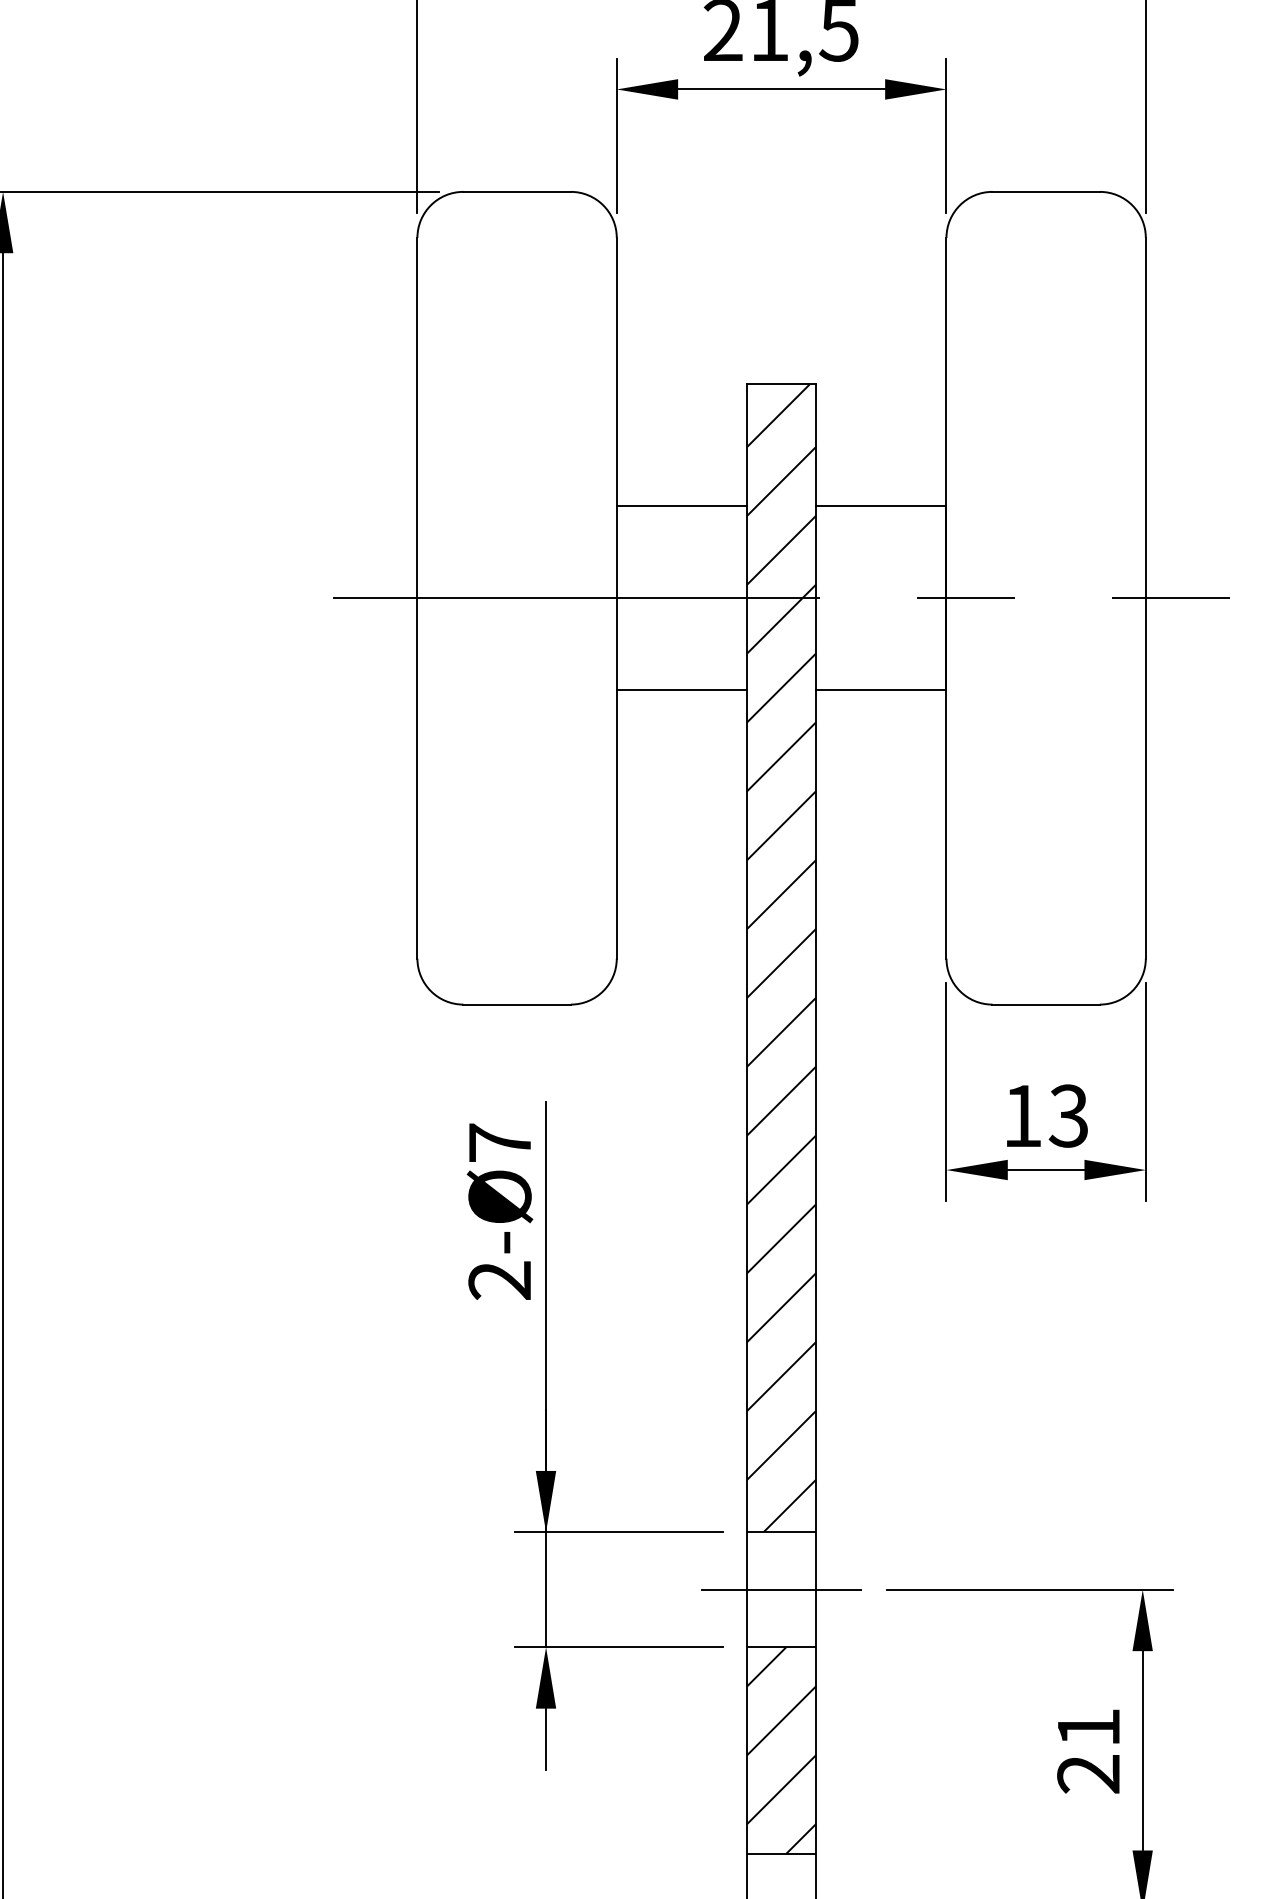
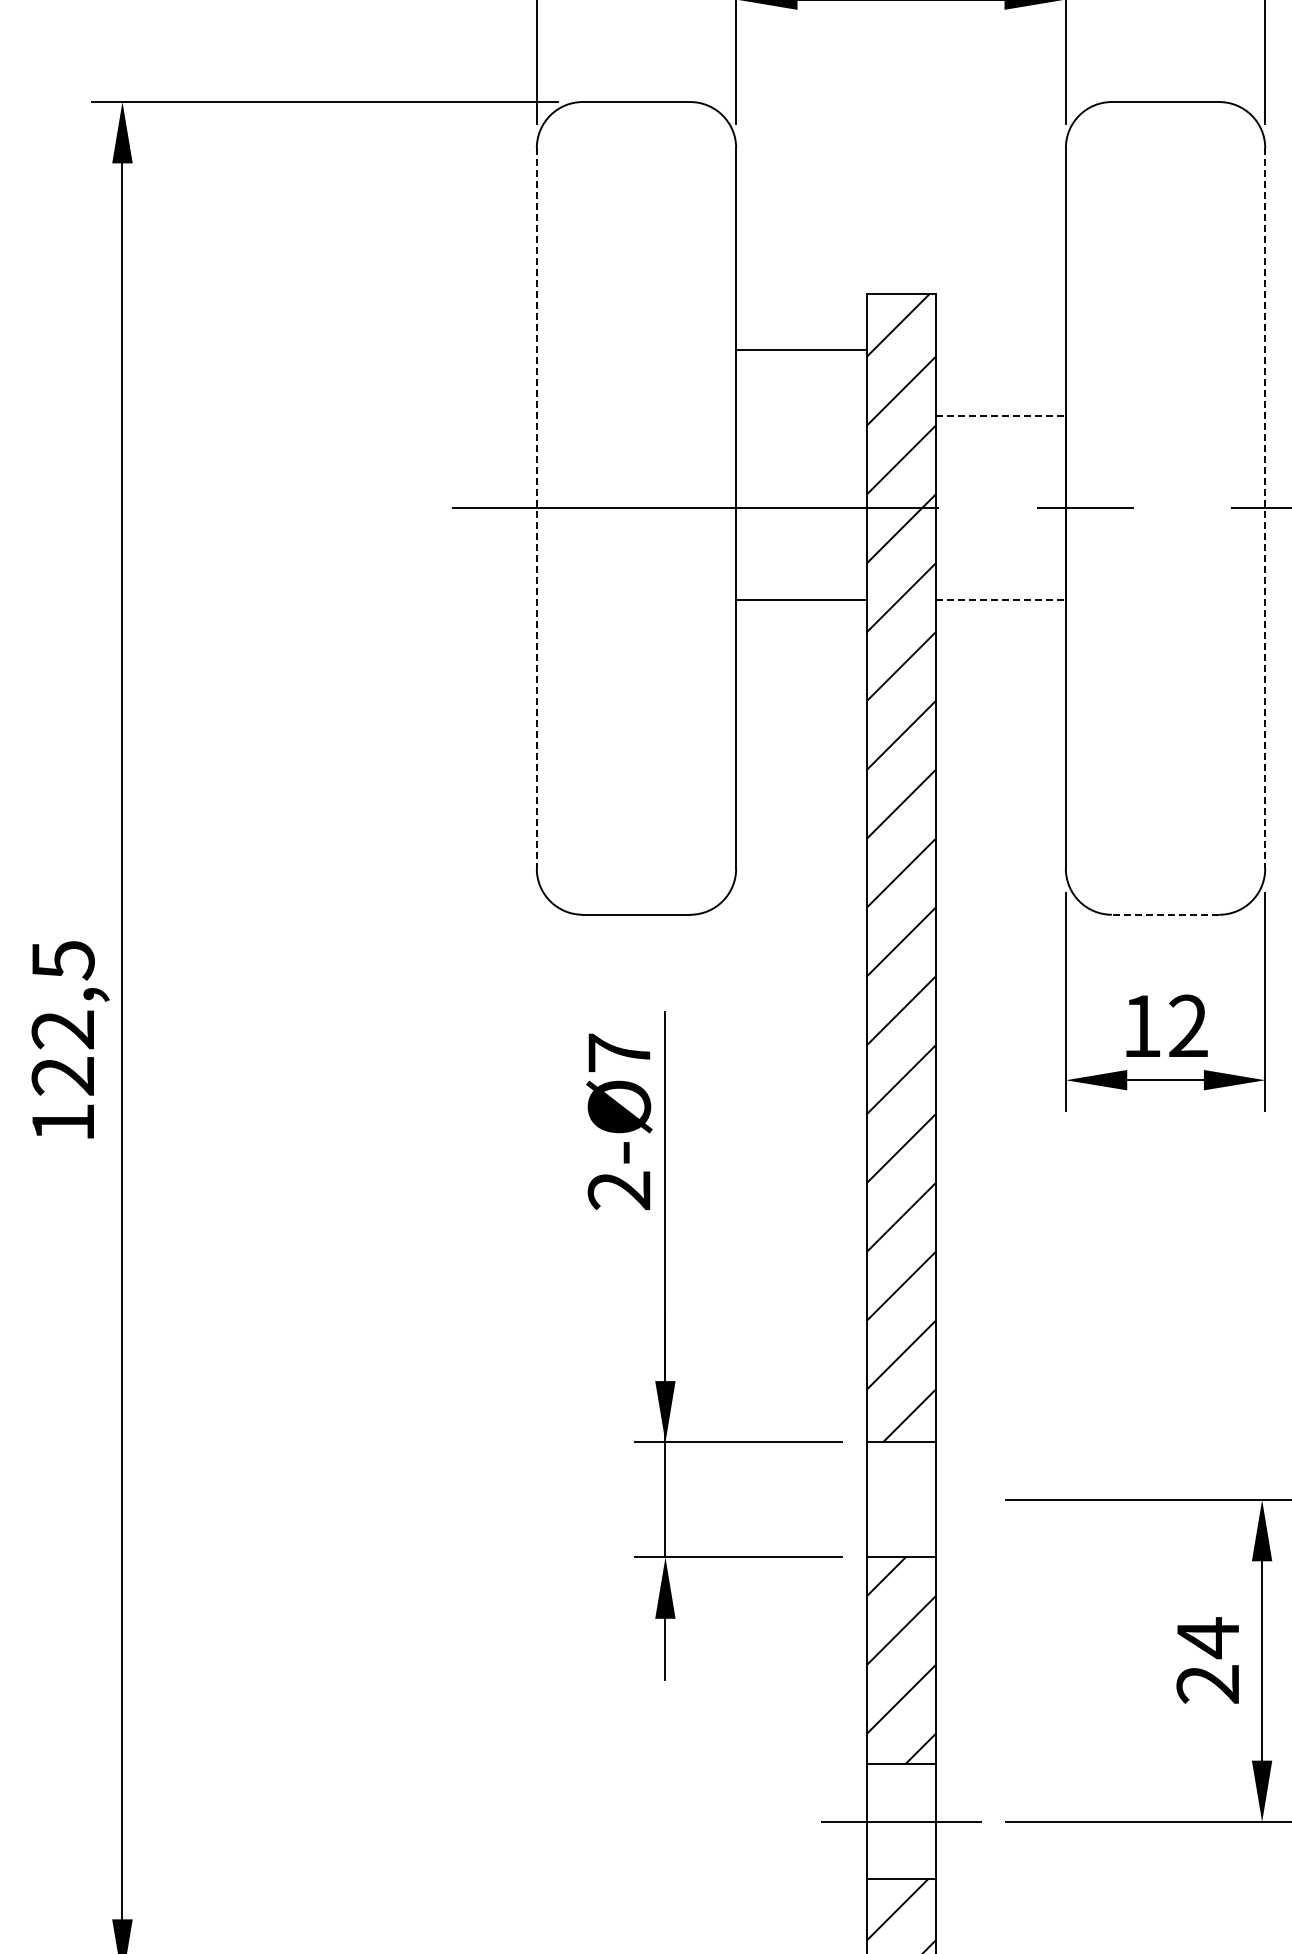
line: (682, 506) -> (801, 350), moved
line: (882, 506) -> (1001, 416), solid -> dashed
line: (417, 598) -> (536, 508), solid -> dashed
line: (1146, 598) -> (1265, 508), solid -> dashed
line: (882, 690) -> (1001, 600), solid -> dashed
line: (1046, 1004) -> (1165, 914), solid -> dashed
text: (1068, 1115) -> (1187, 1025), 13 -> 12
line: (781, 1589) -> (900, 1499), removed
text: (1088, 1728) -> (1207, 1638), 21 -> 24

